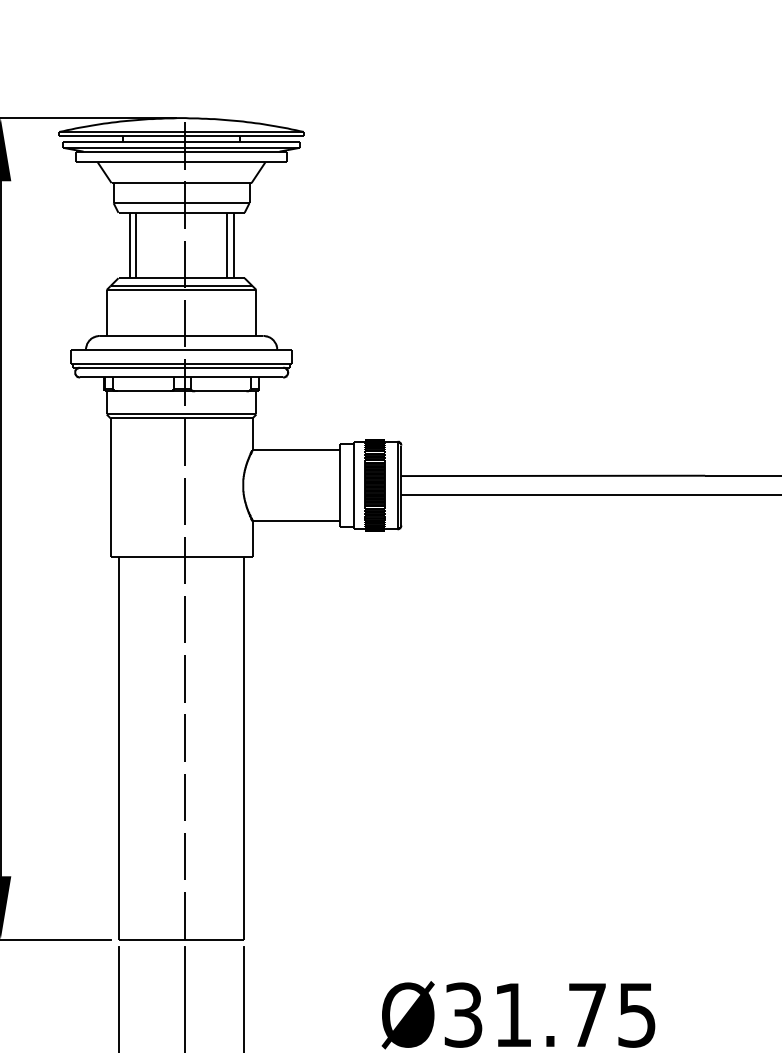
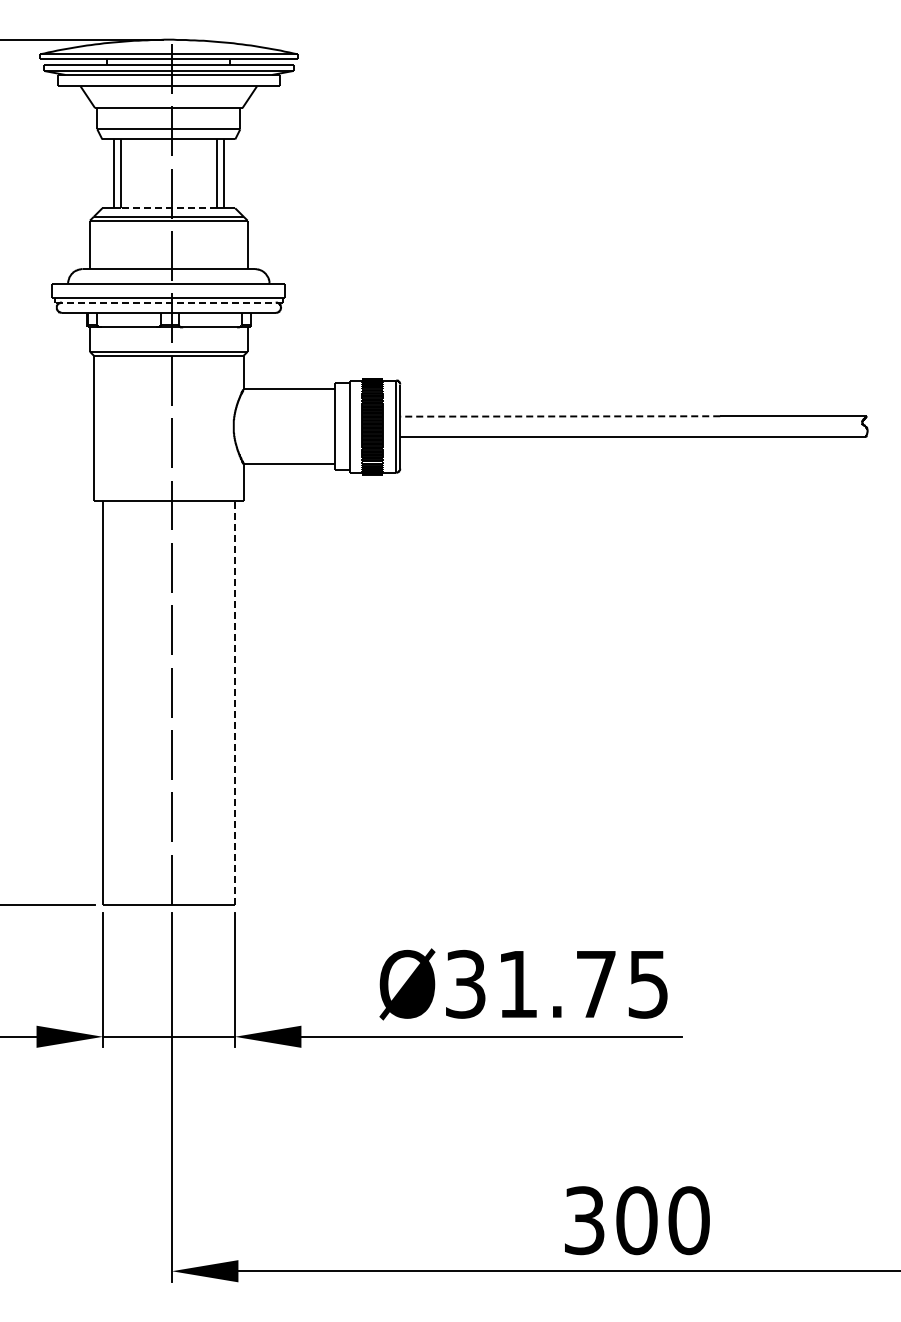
line: (181, 278) -> (168, 208), solid -> dashed
line: (181, 367) -> (168, 302), solid -> dashed
line: (552, 475) -> (559, 416), solid -> dashed
line: (243, 747) -> (234, 702), solid -> dashed

